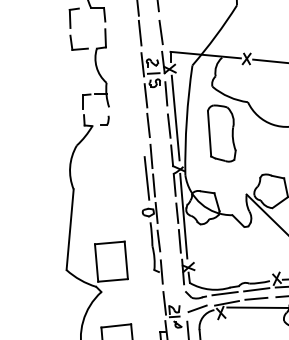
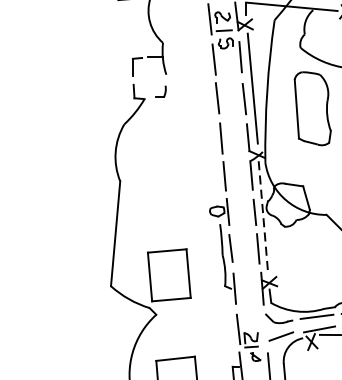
line: (146, 178) -> (214, 167), removed
line: (183, 216) -> (262, 216), solid -> dashed

